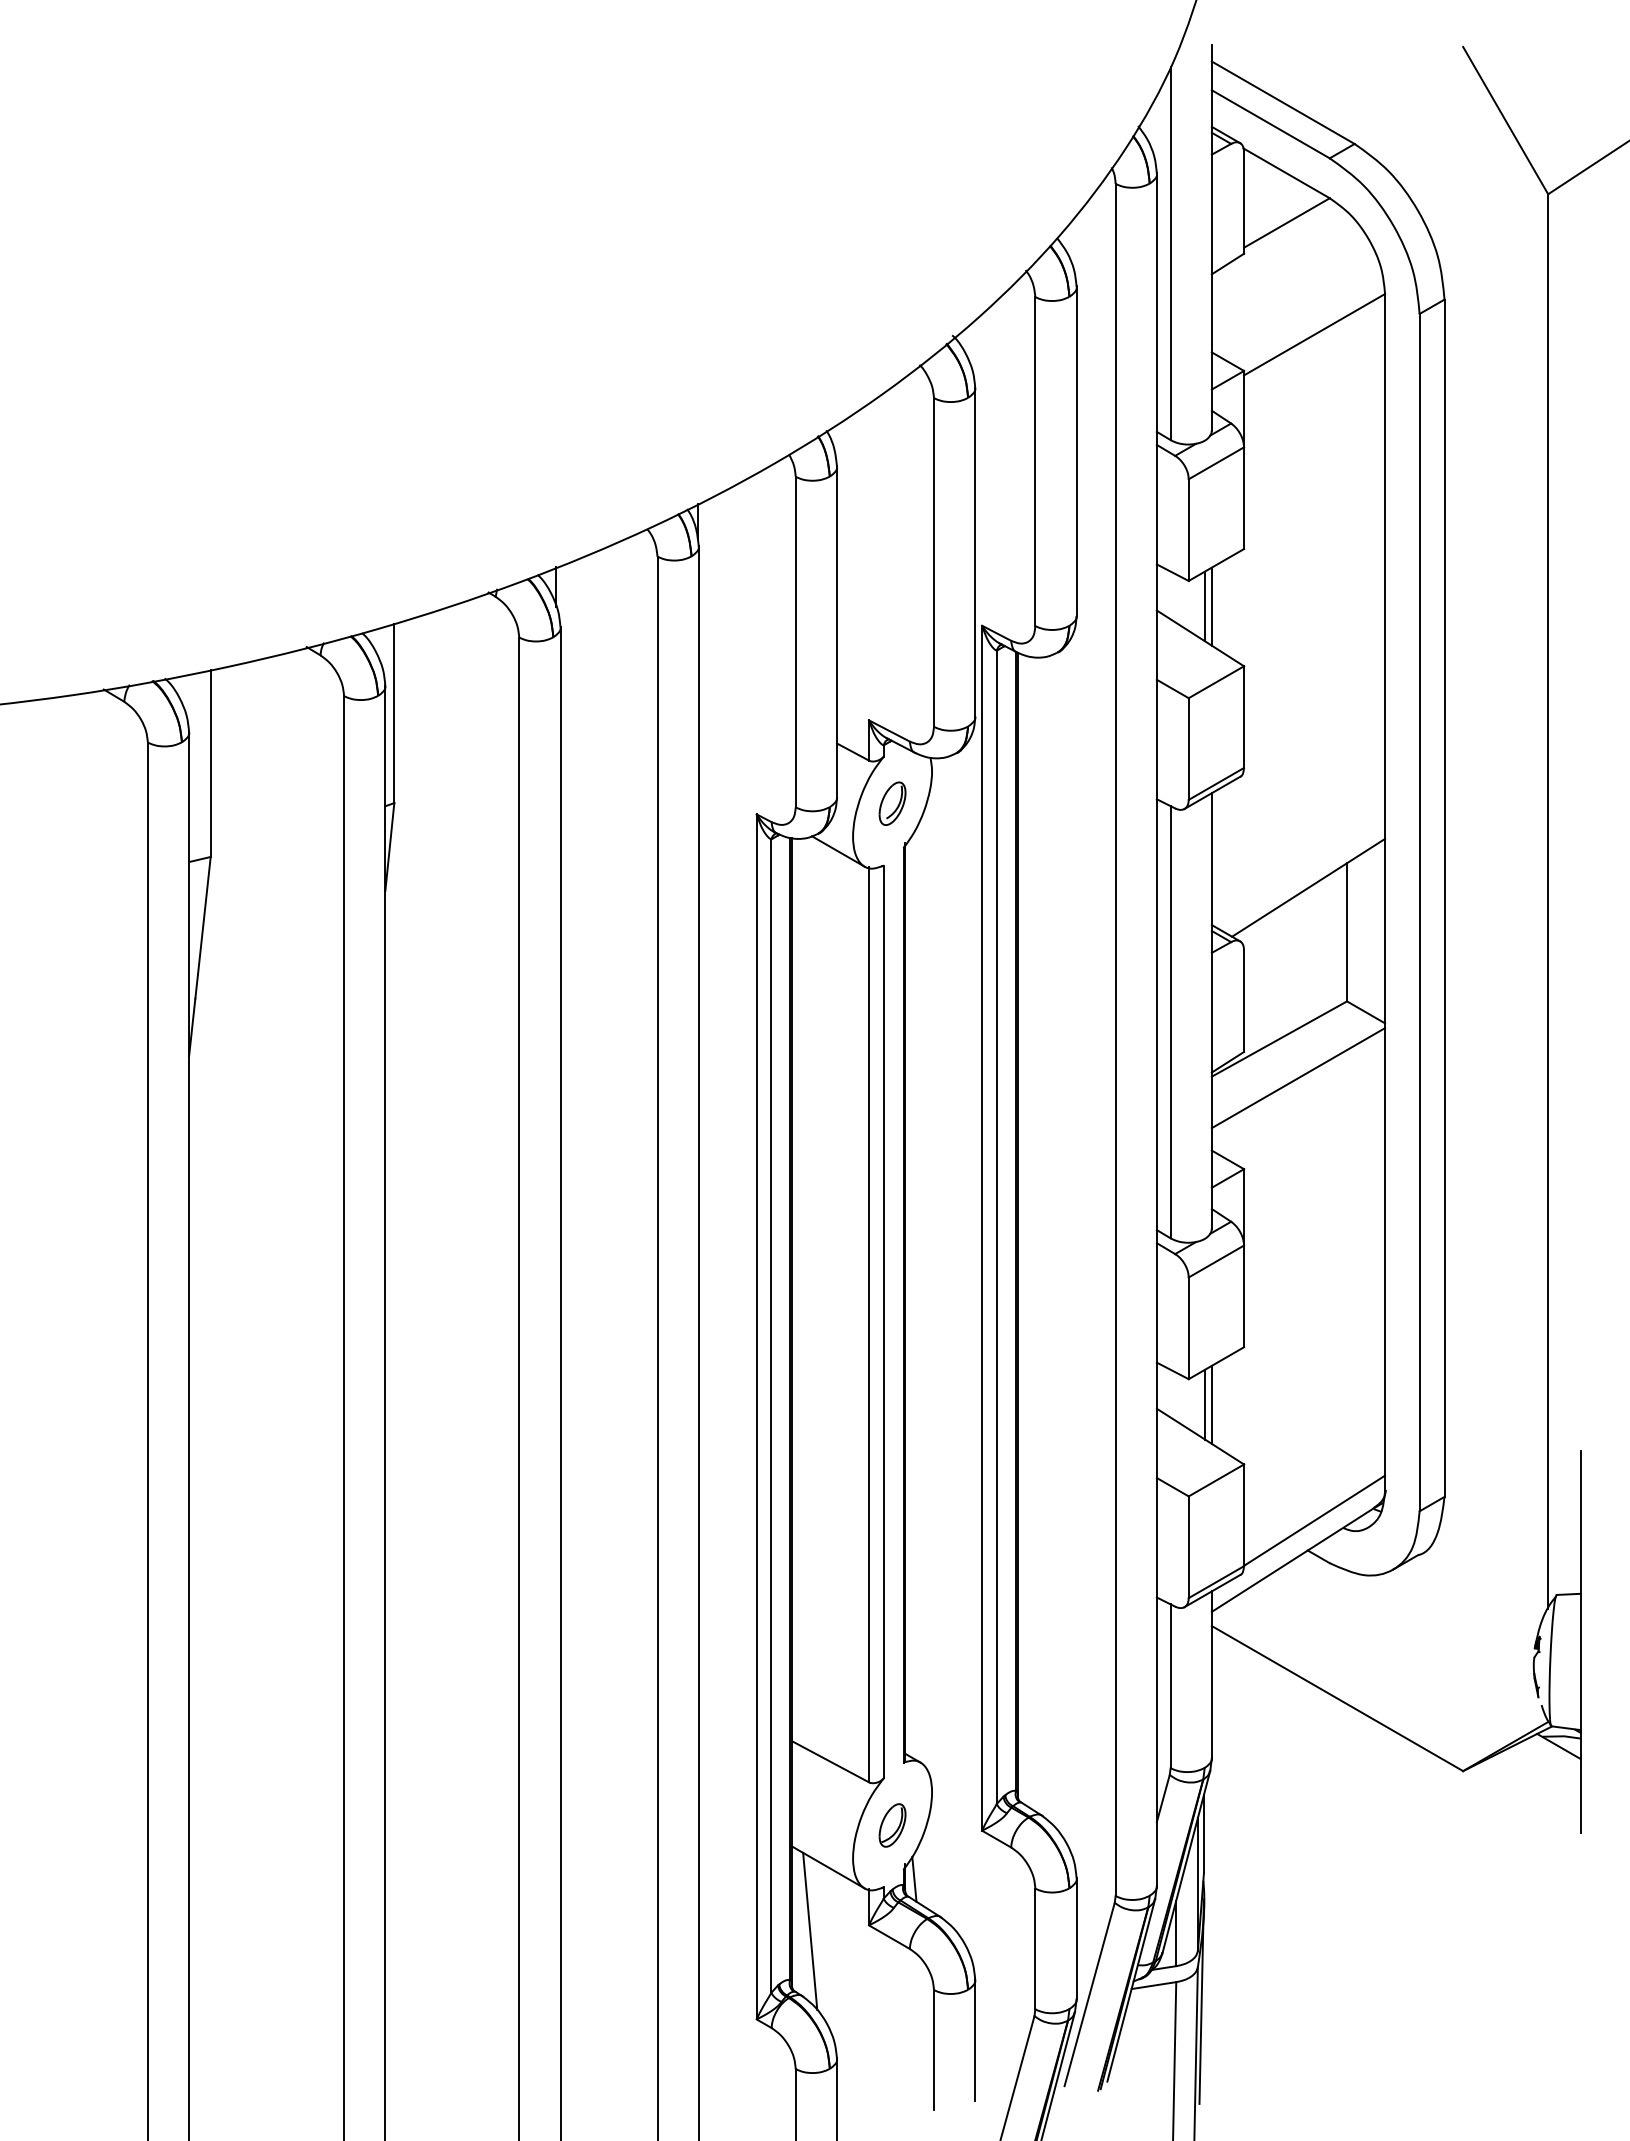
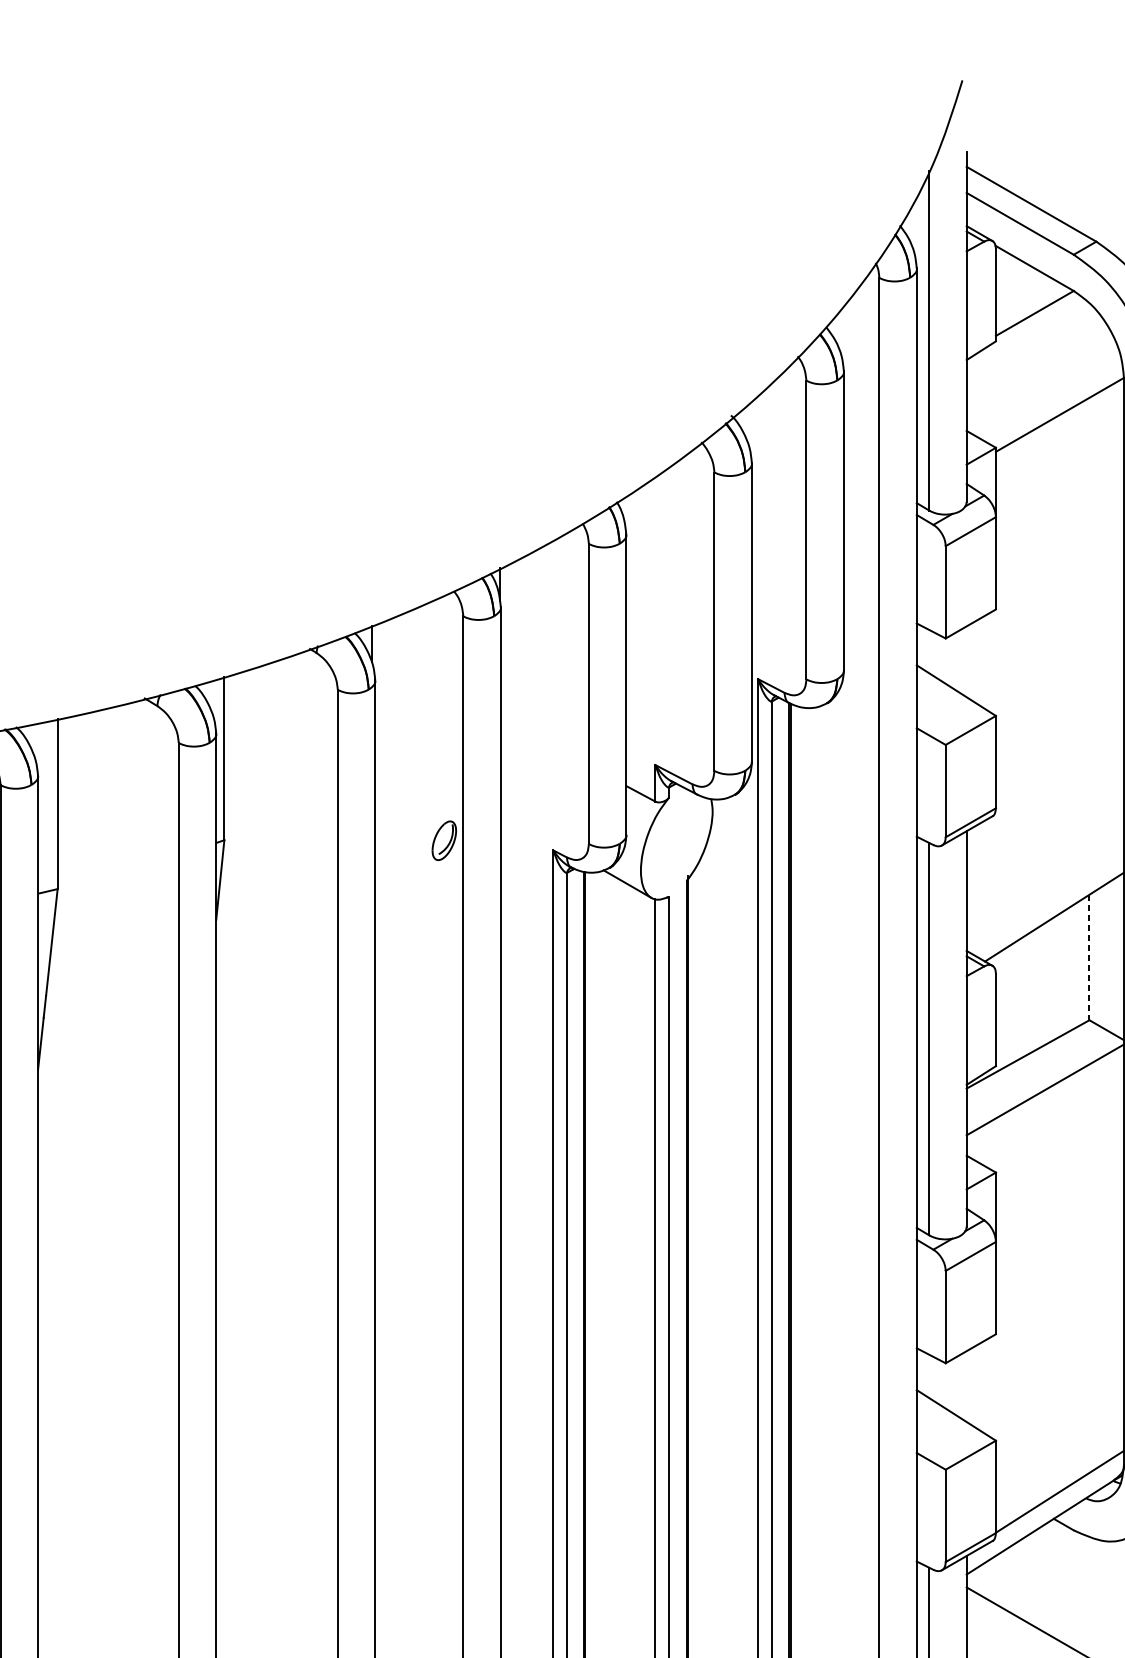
line: (1205, 606) -> (960, 661), removed
line: (1211, 606) -> (966, 661), removed
part: (892, 803) -> (444, 840), moved
line: (1347, 932) -> (1089, 957), solid -> dashed
line: (1205, 1404) -> (960, 1386), removed
line: (1211, 1404) -> (966, 1386), removed

